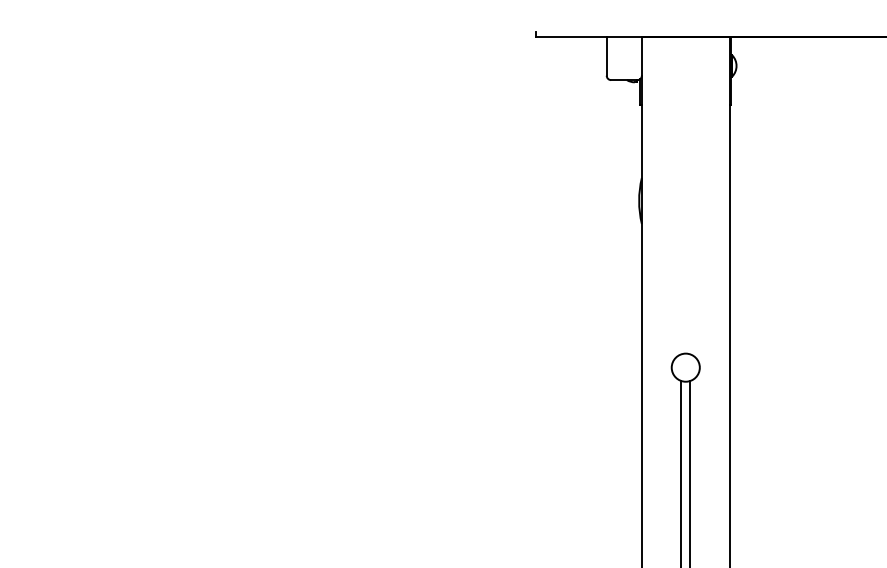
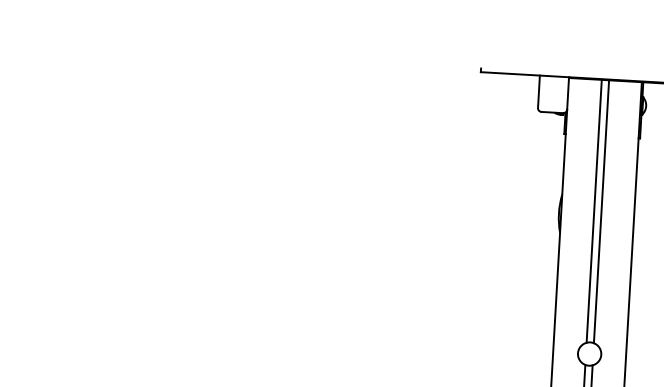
line: (681, 195) -> (594, 211), added
line: (690, 195) -> (601, 211), added

